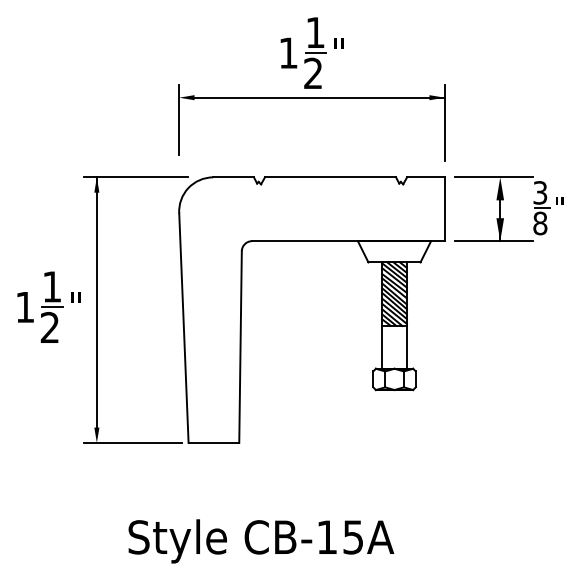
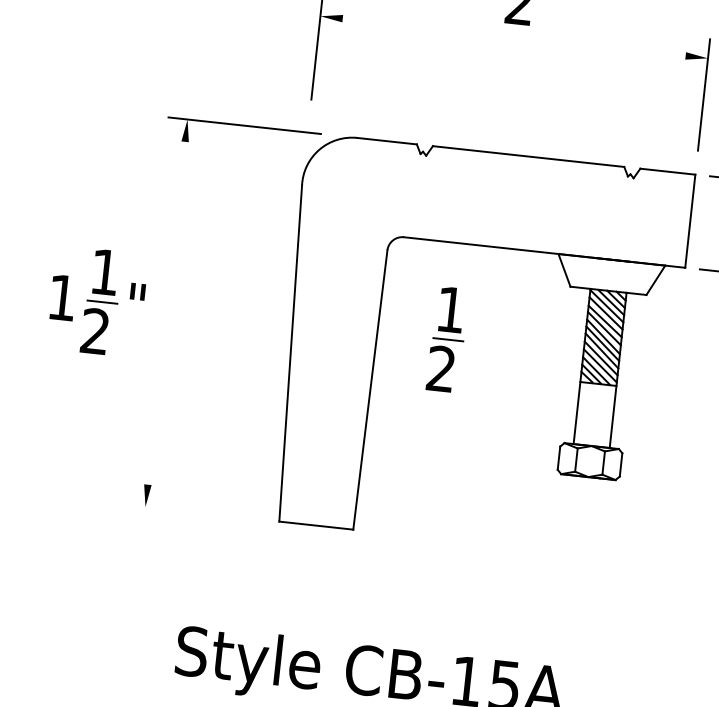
line: (319, 97) -> (525, 38), removed
line: (96, 302) -> (167, 302), removed
part: (288, 306) -> (446, 338), added
line: (133, 442) -> (198, 512), removed

